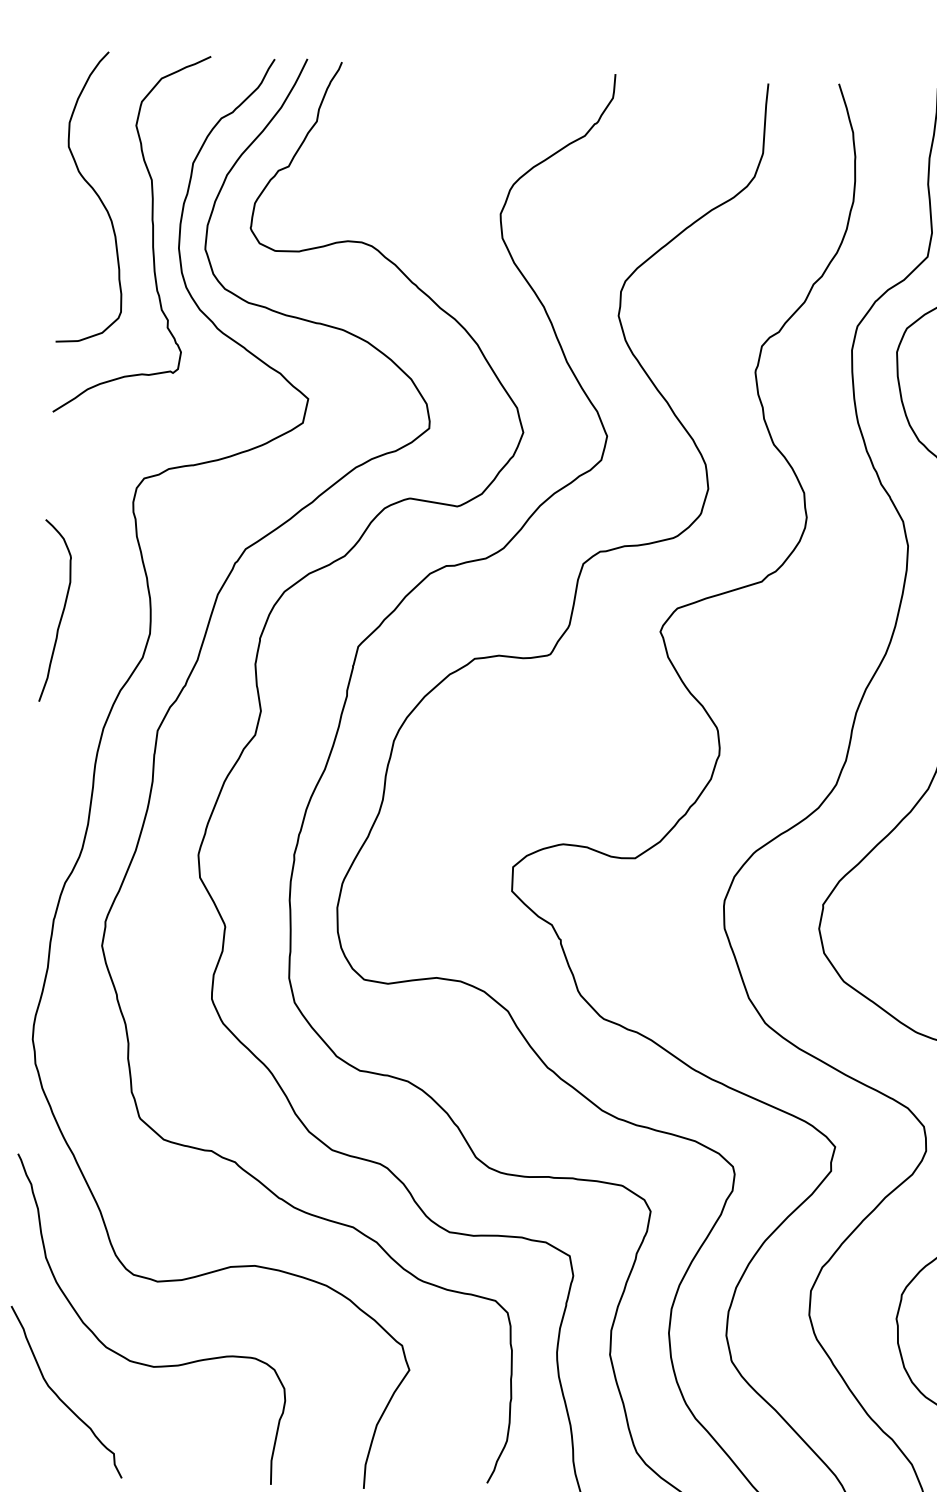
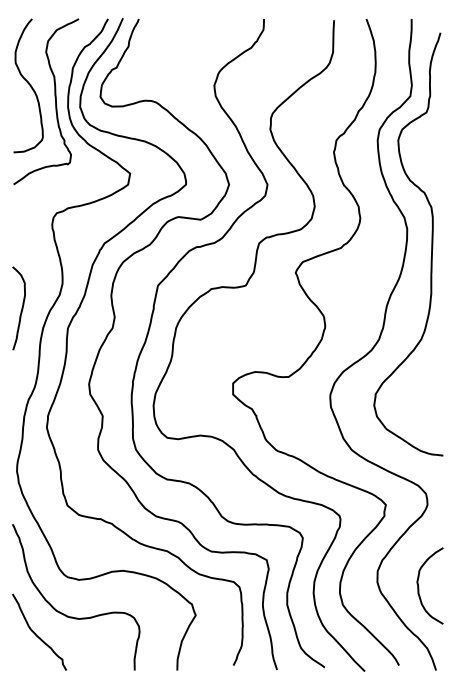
curve: (61, 611) -> (21, 308), moved

